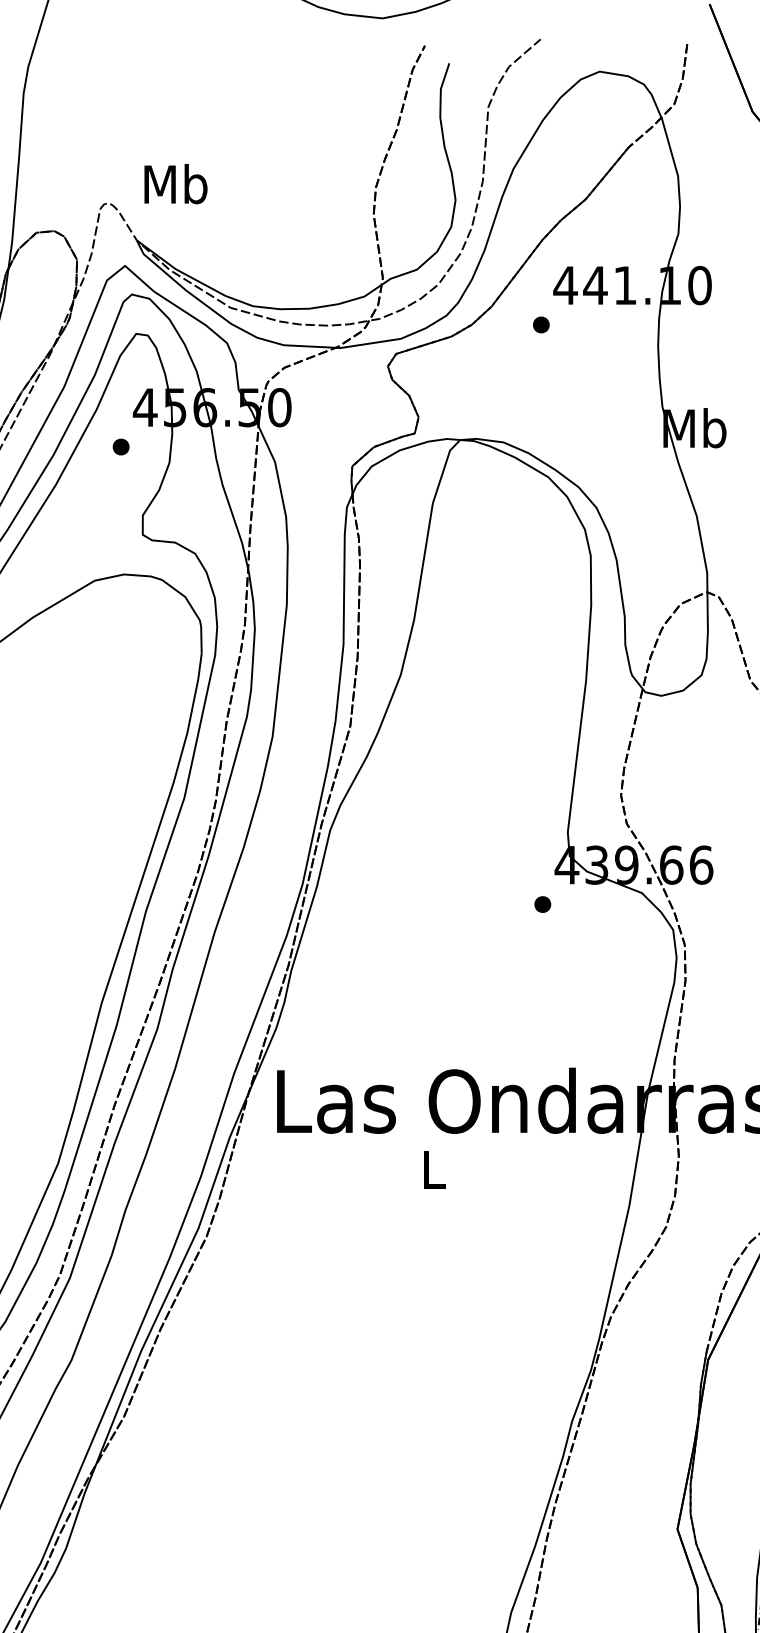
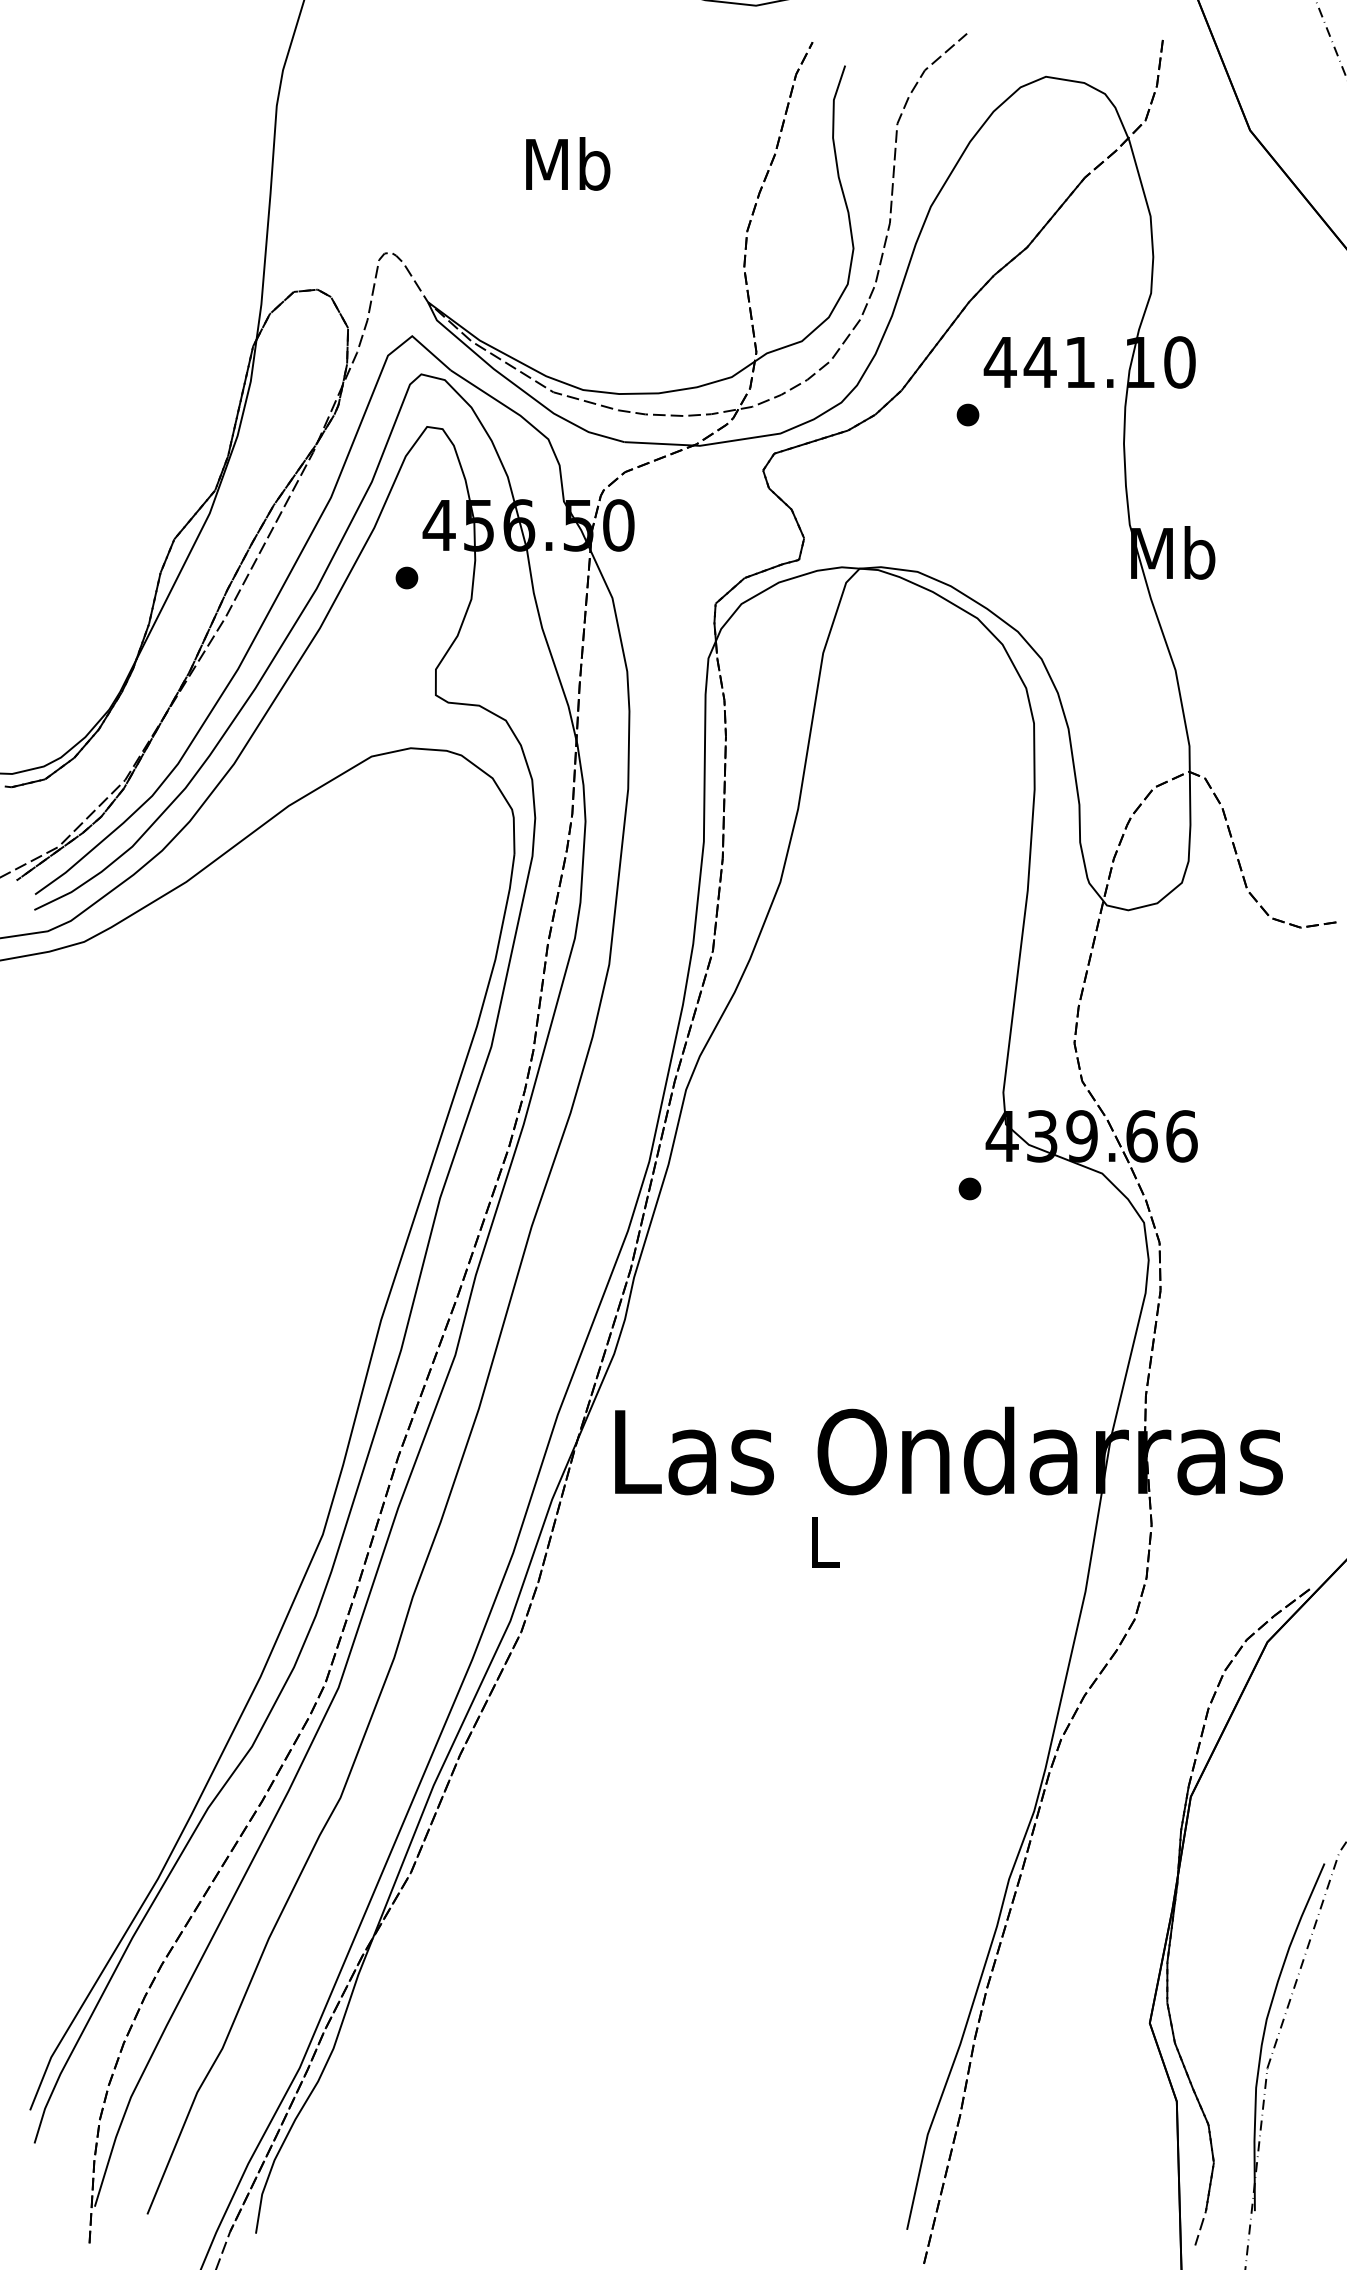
text: (176, 183) -> (568, 163), moved

